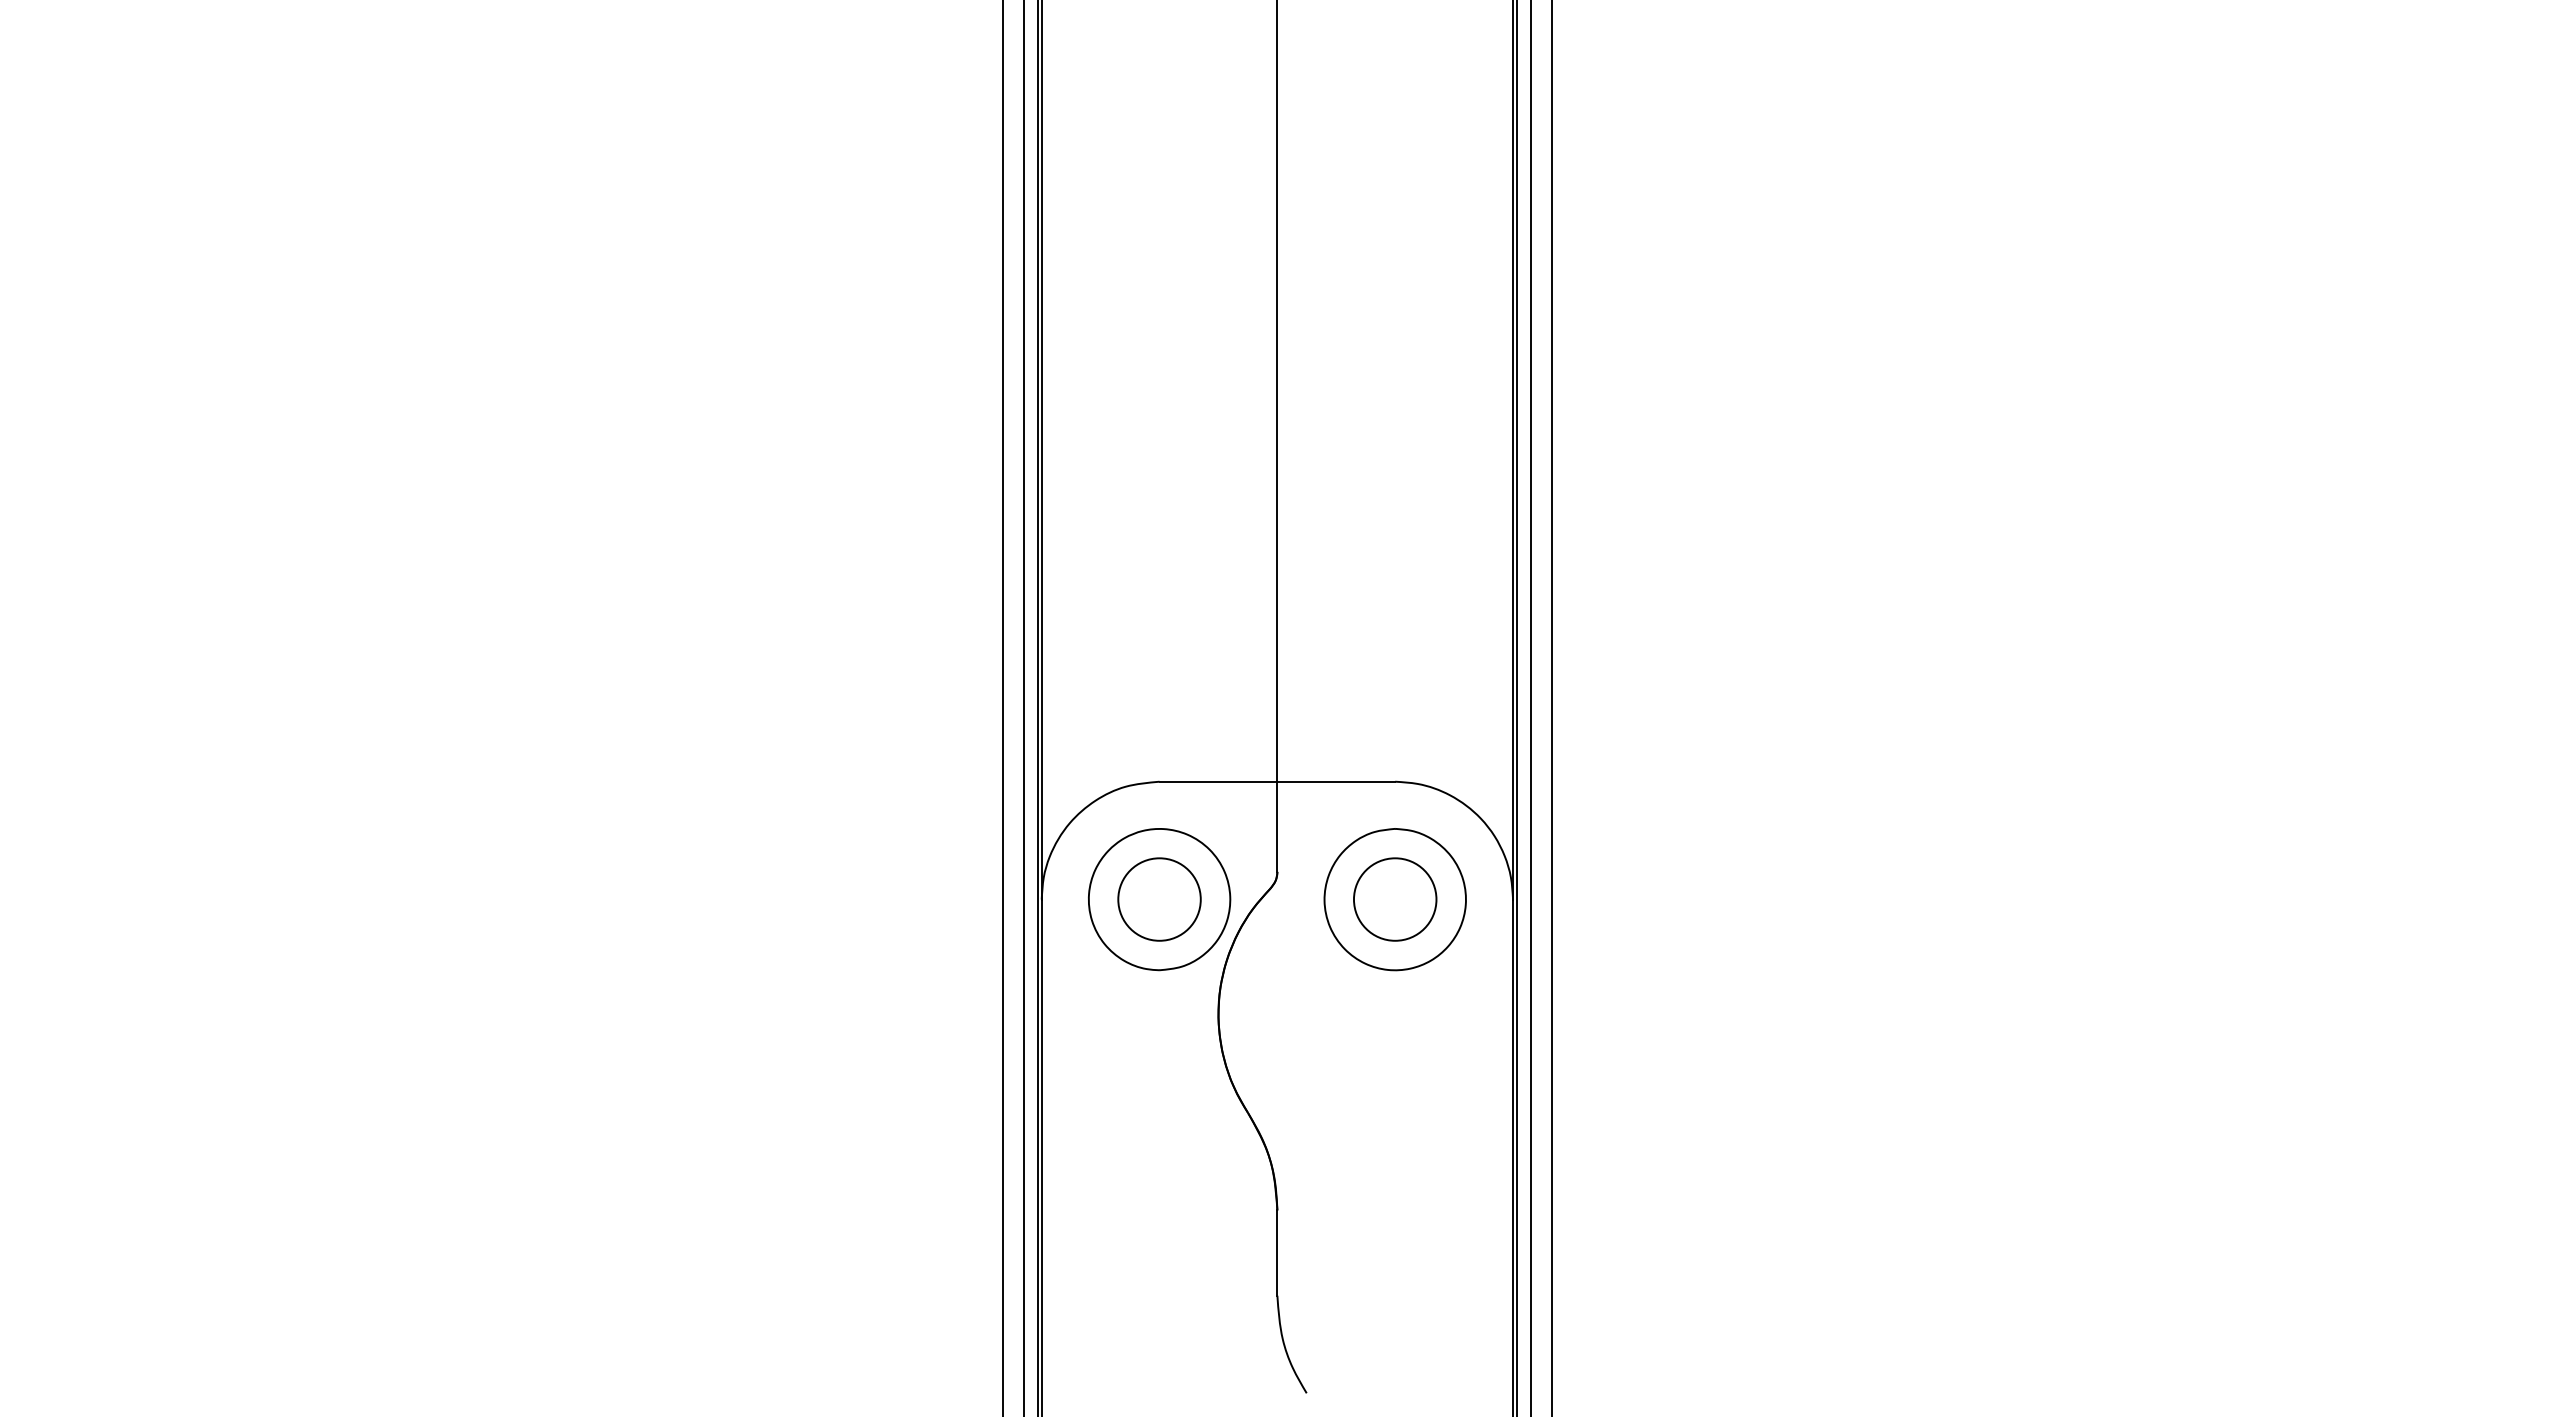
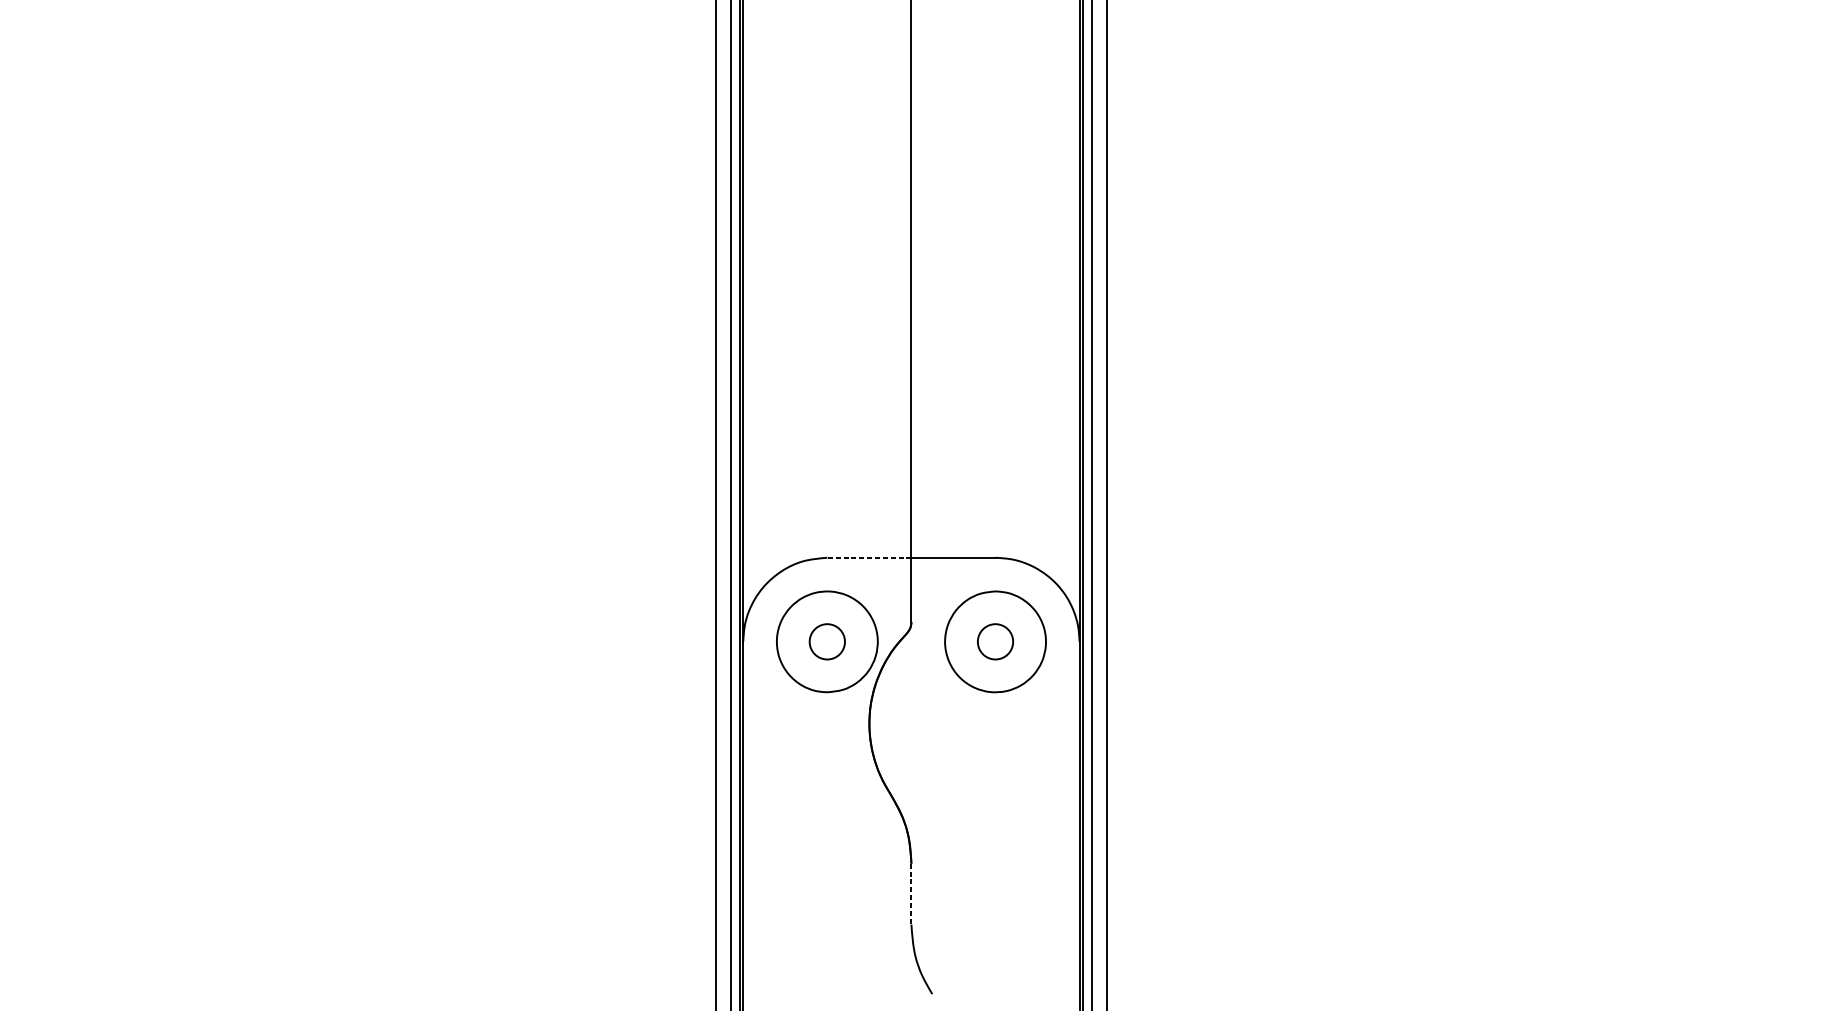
line: (1218, 781) -> (869, 557), solid -> dashed
circle: (1159, 899) -> (827, 641), size x0.6
circle: (1394, 899) -> (994, 641), size x0.6
line: (1277, 1253) -> (911, 894), solid -> dashed

